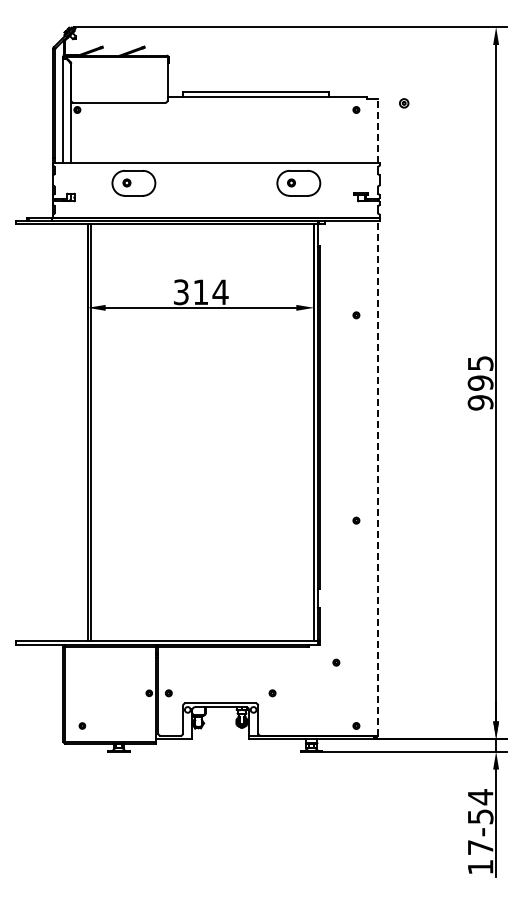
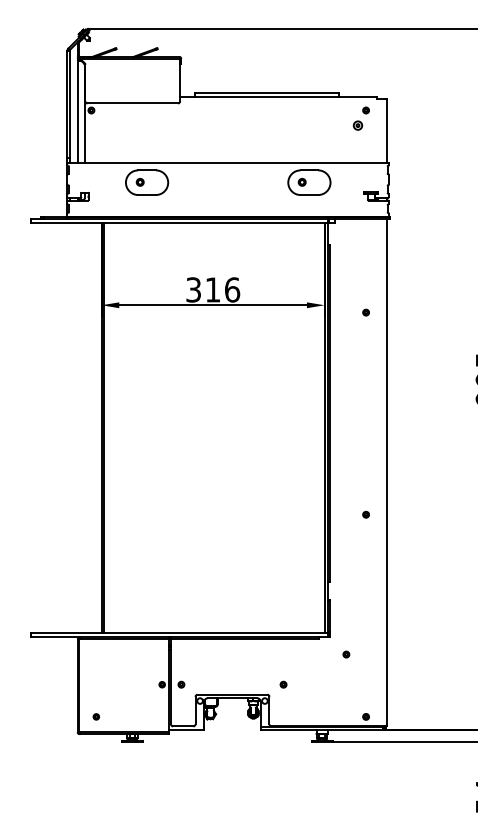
part: (404, 103) -> (358, 125), moved
line: (377, 130) -> (386, 130), dashed -> solid
text: (220, 292) -> (232, 290), 314 -> 316
line: (377, 478) -> (386, 473), dashed -> solid

